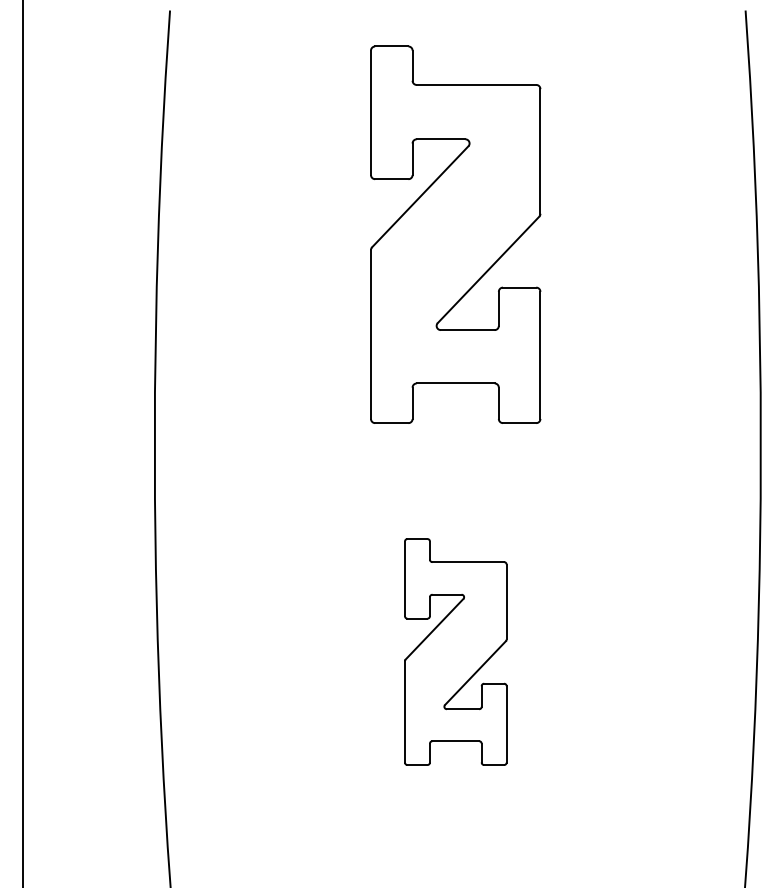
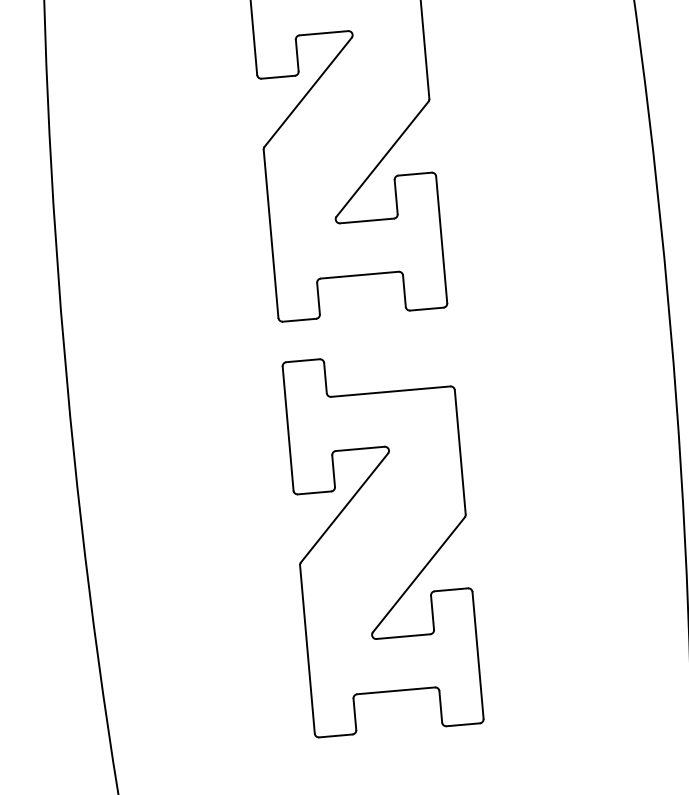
part: (455, 651) -> (382, 542), size x1.67

